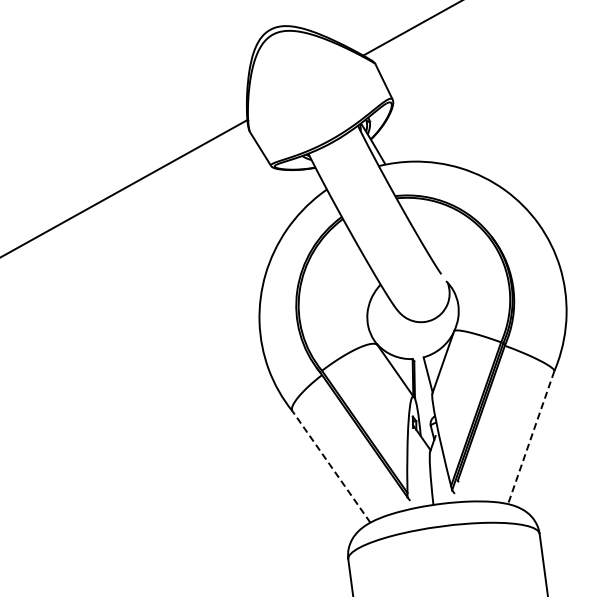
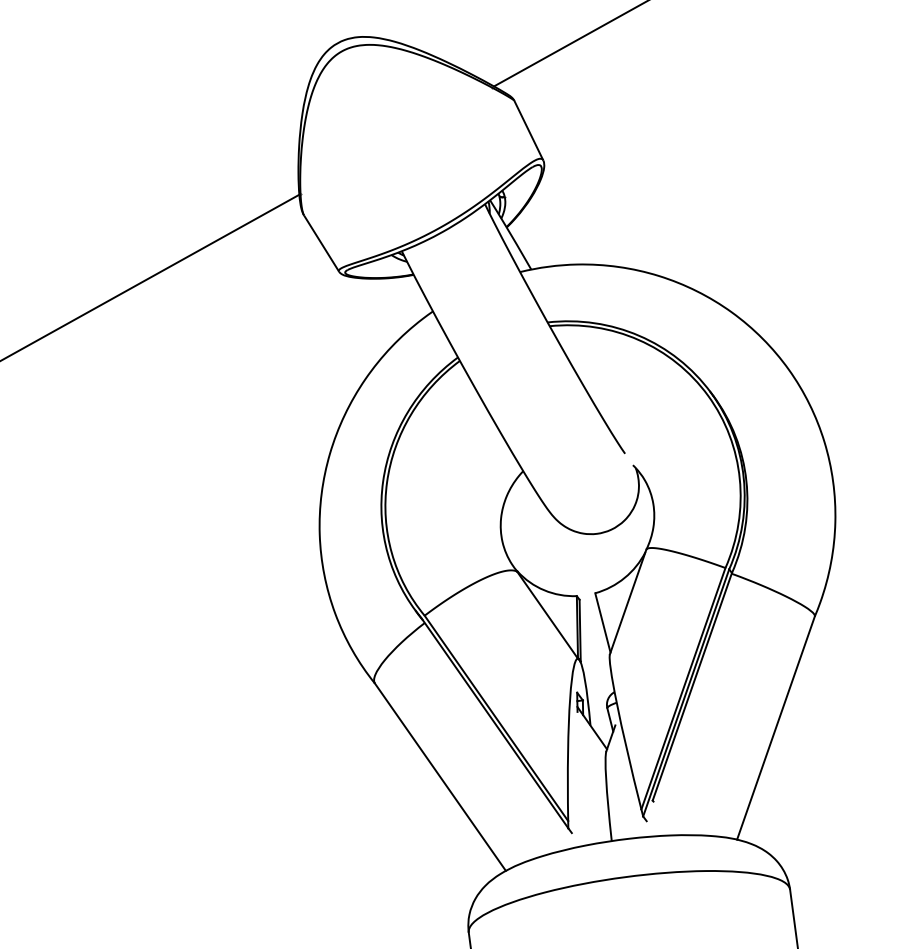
line: (531, 438) -> (776, 729), dashed -> solid
line: (331, 466) -> (440, 776), dashed -> solid

